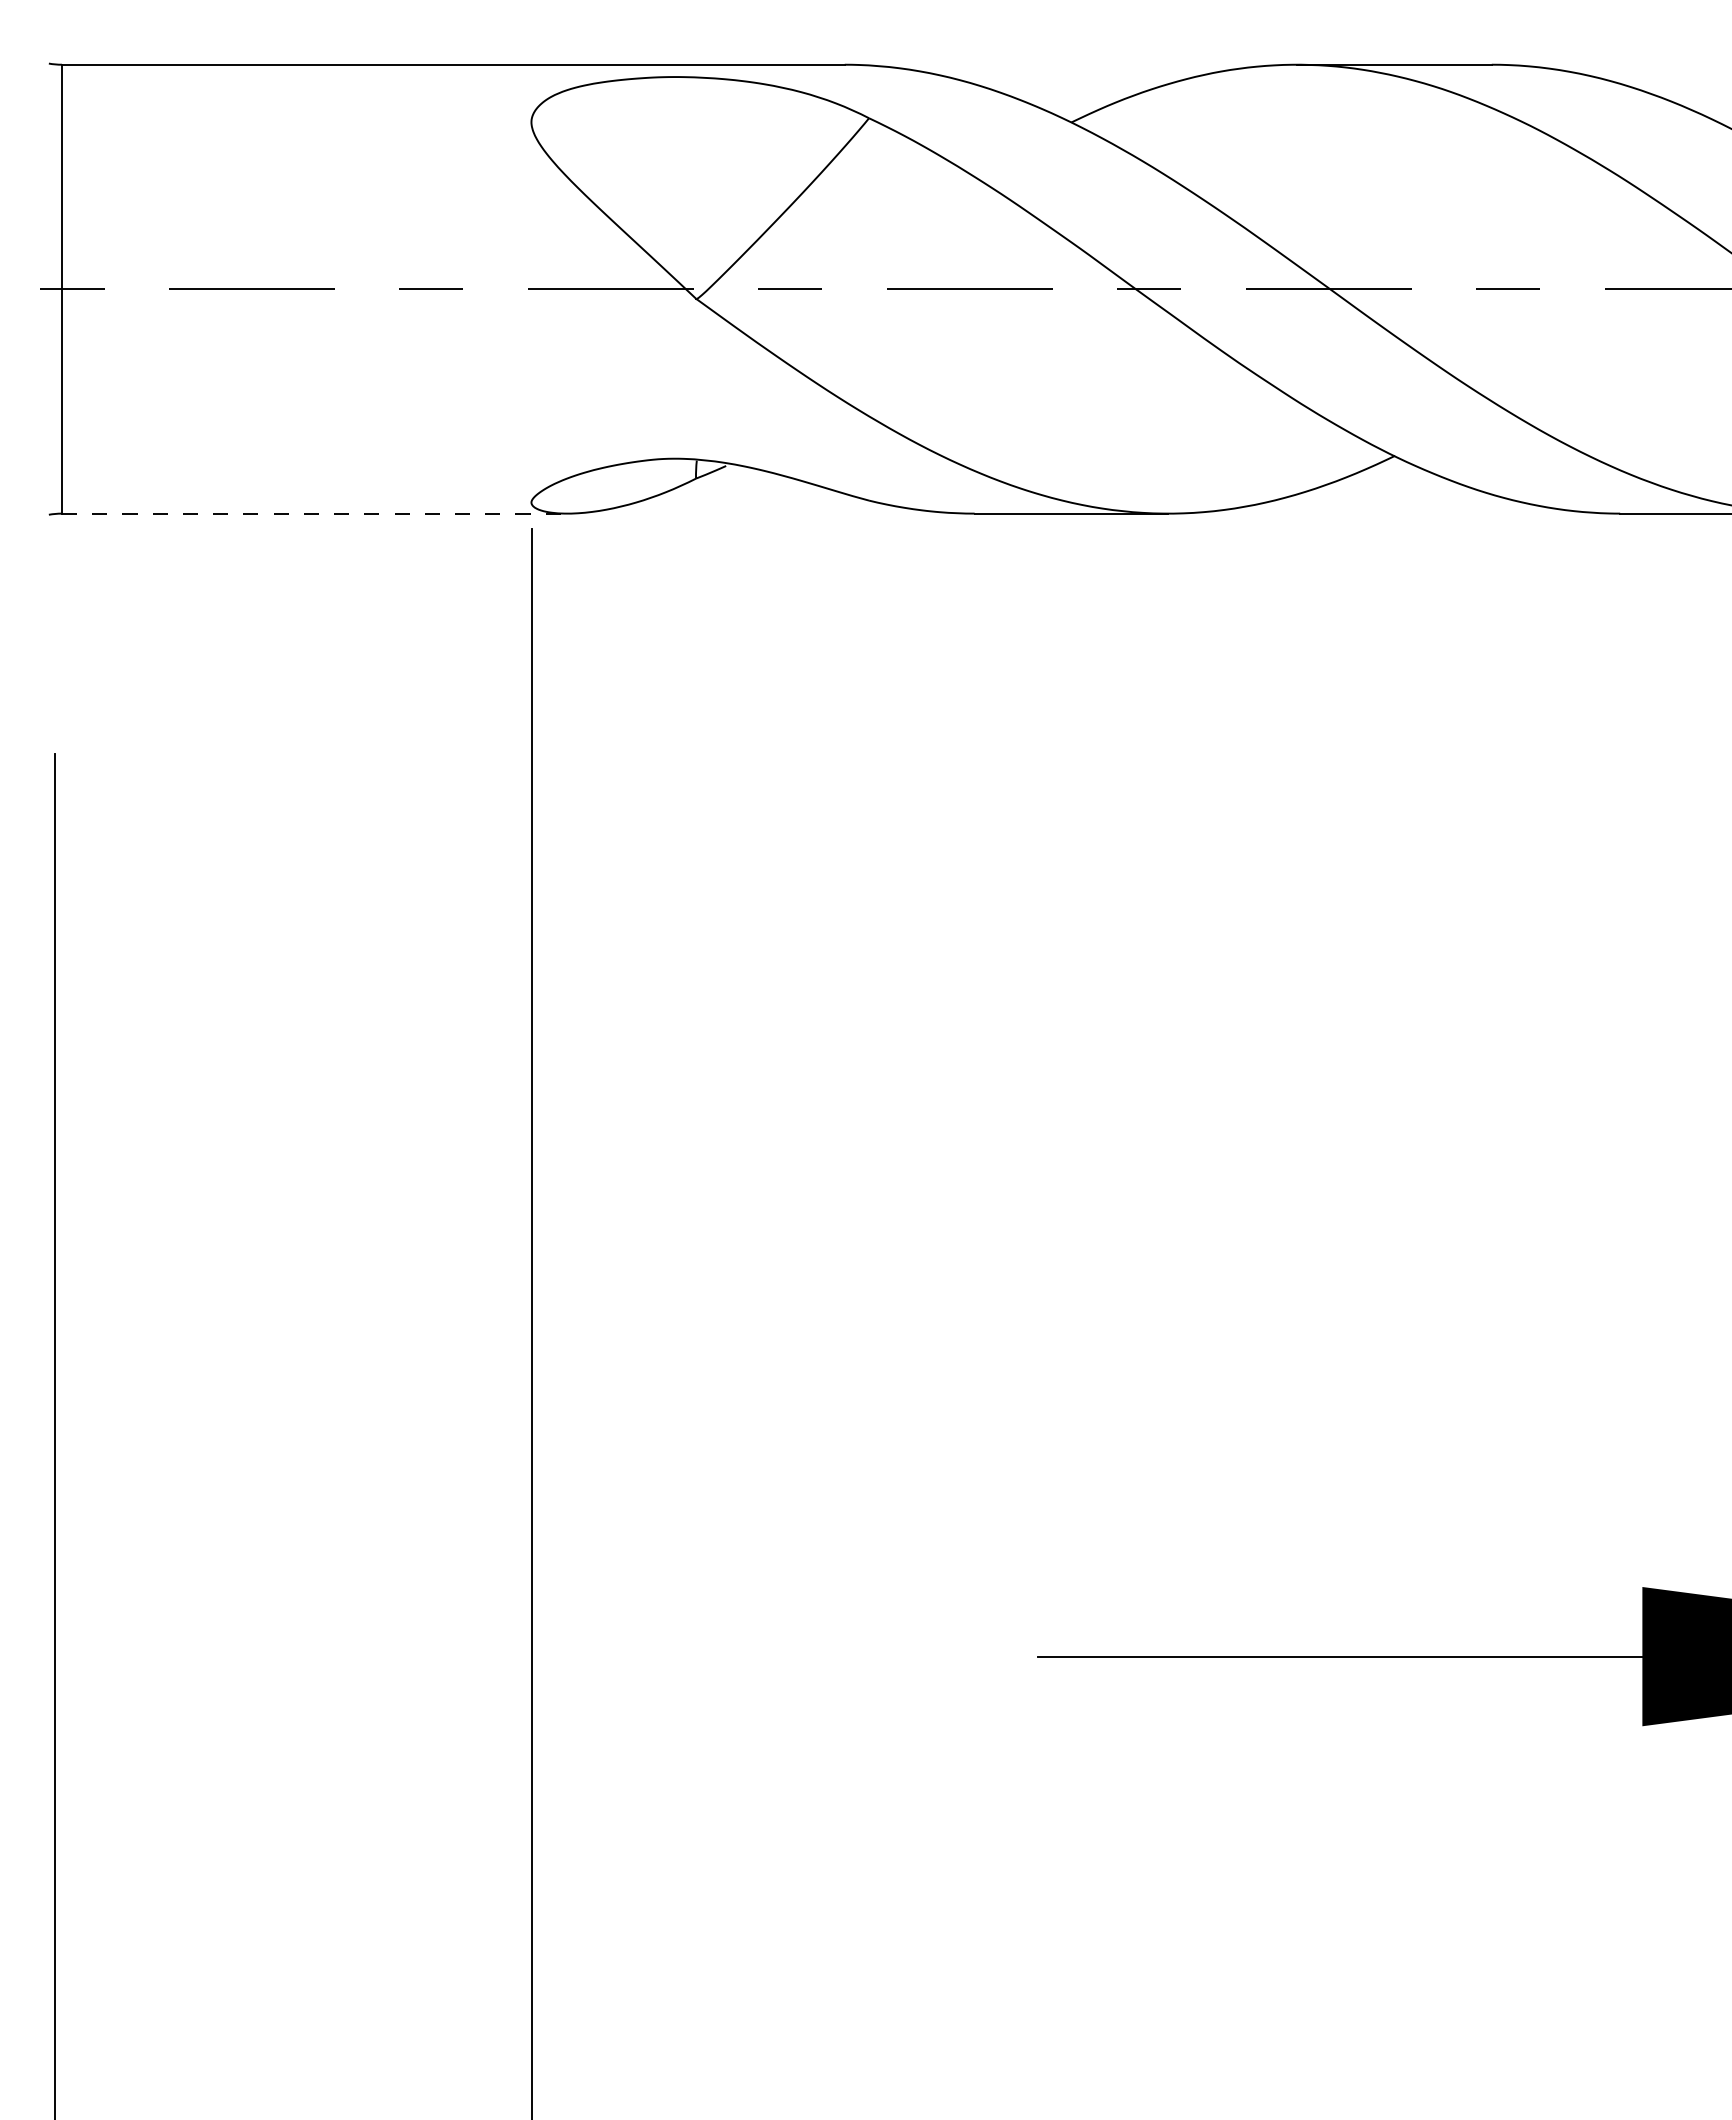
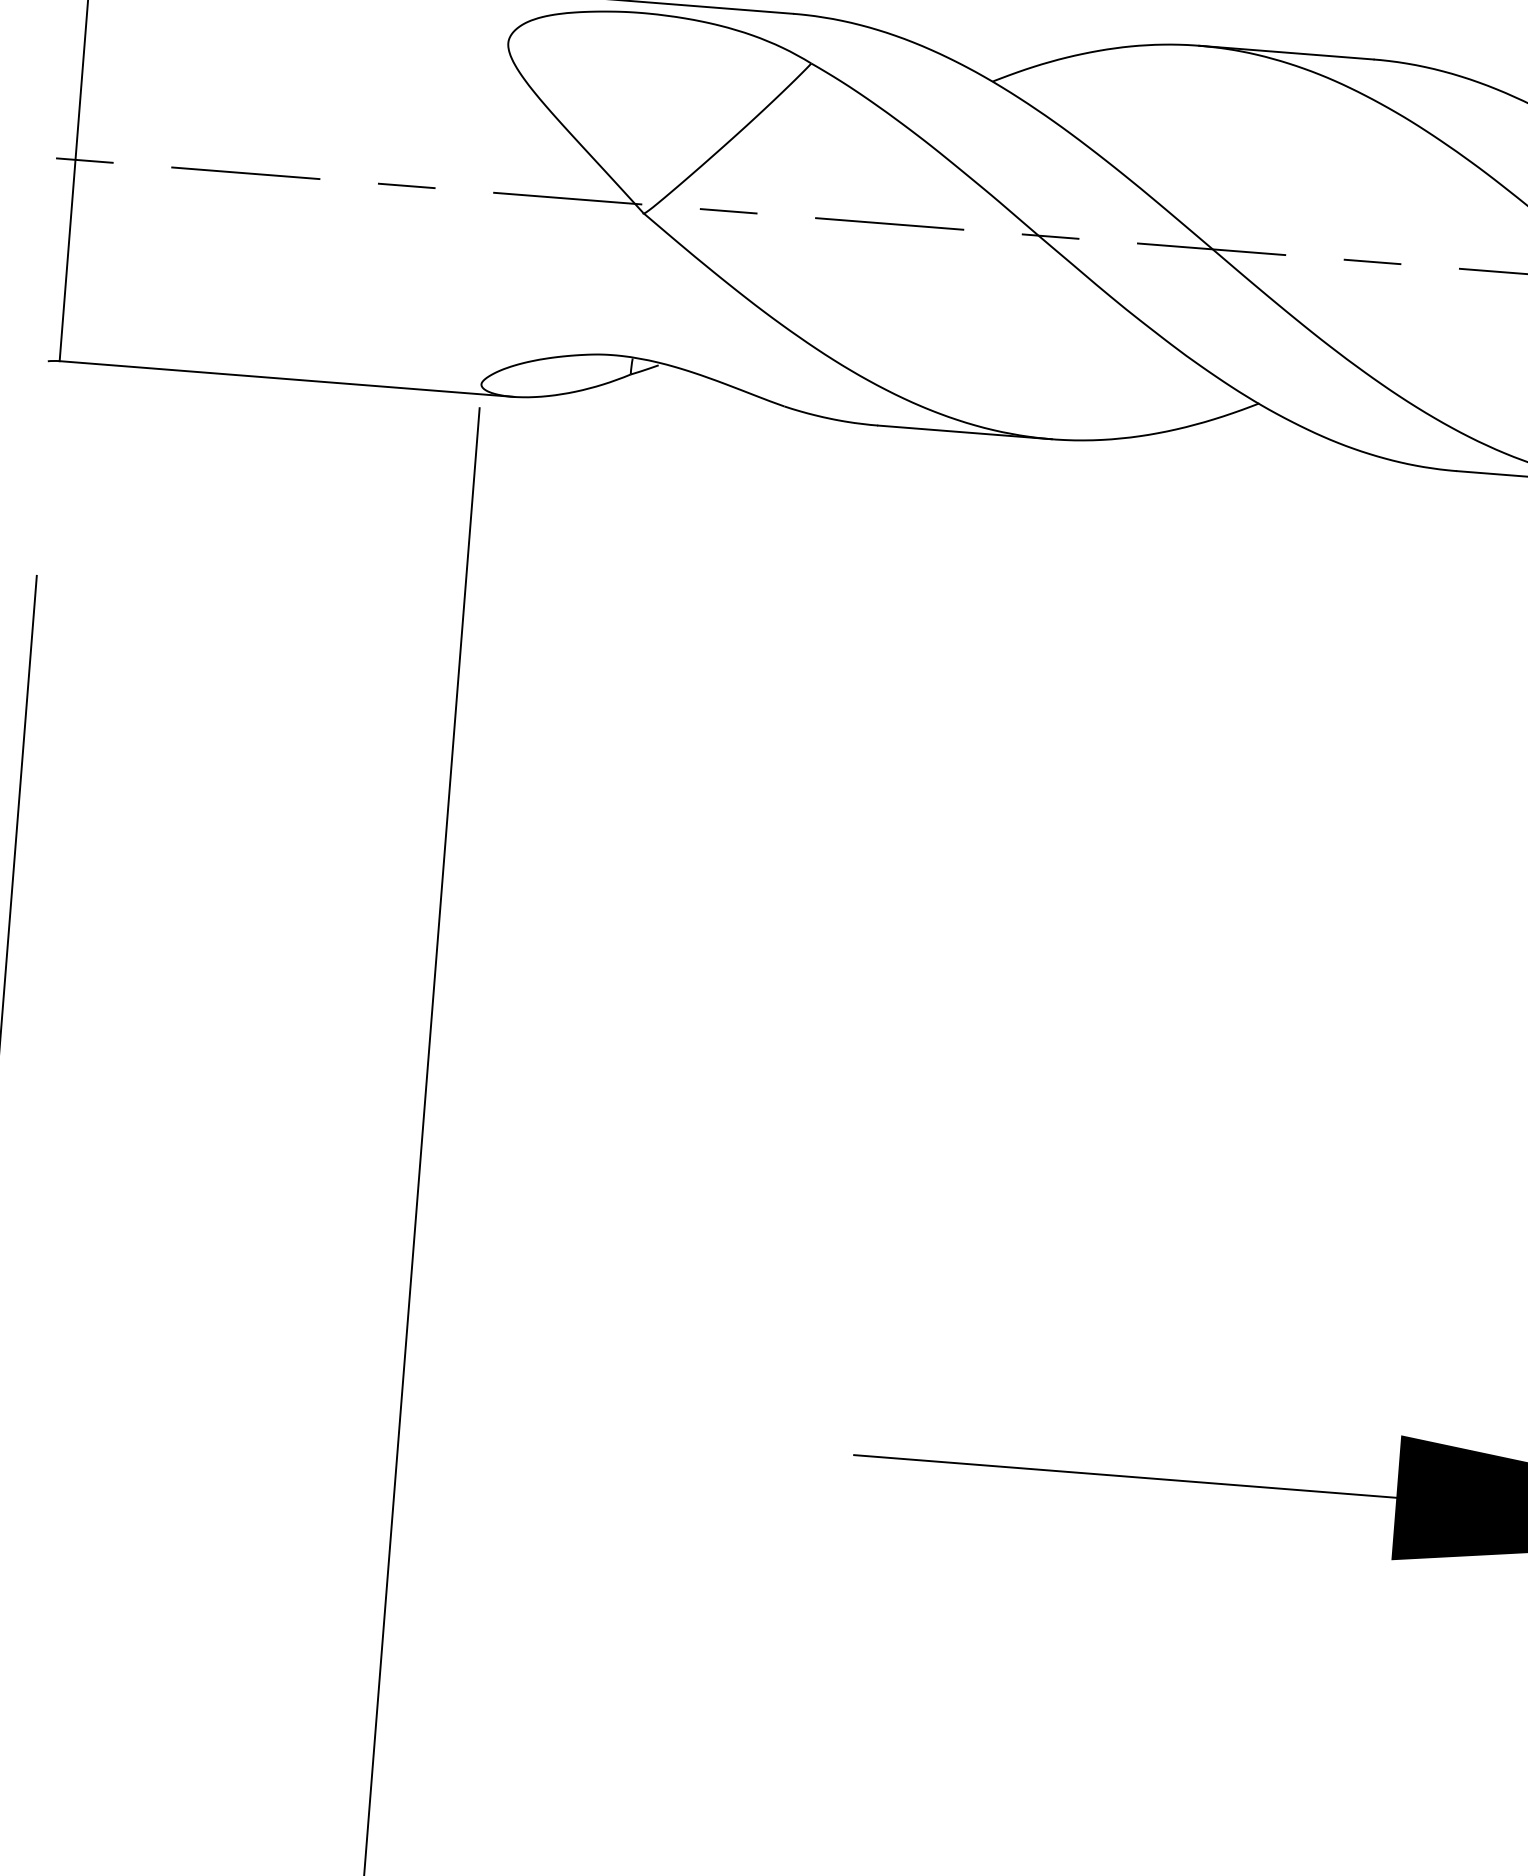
line: (315, 513) -> (287, 378), dashed -> solid

